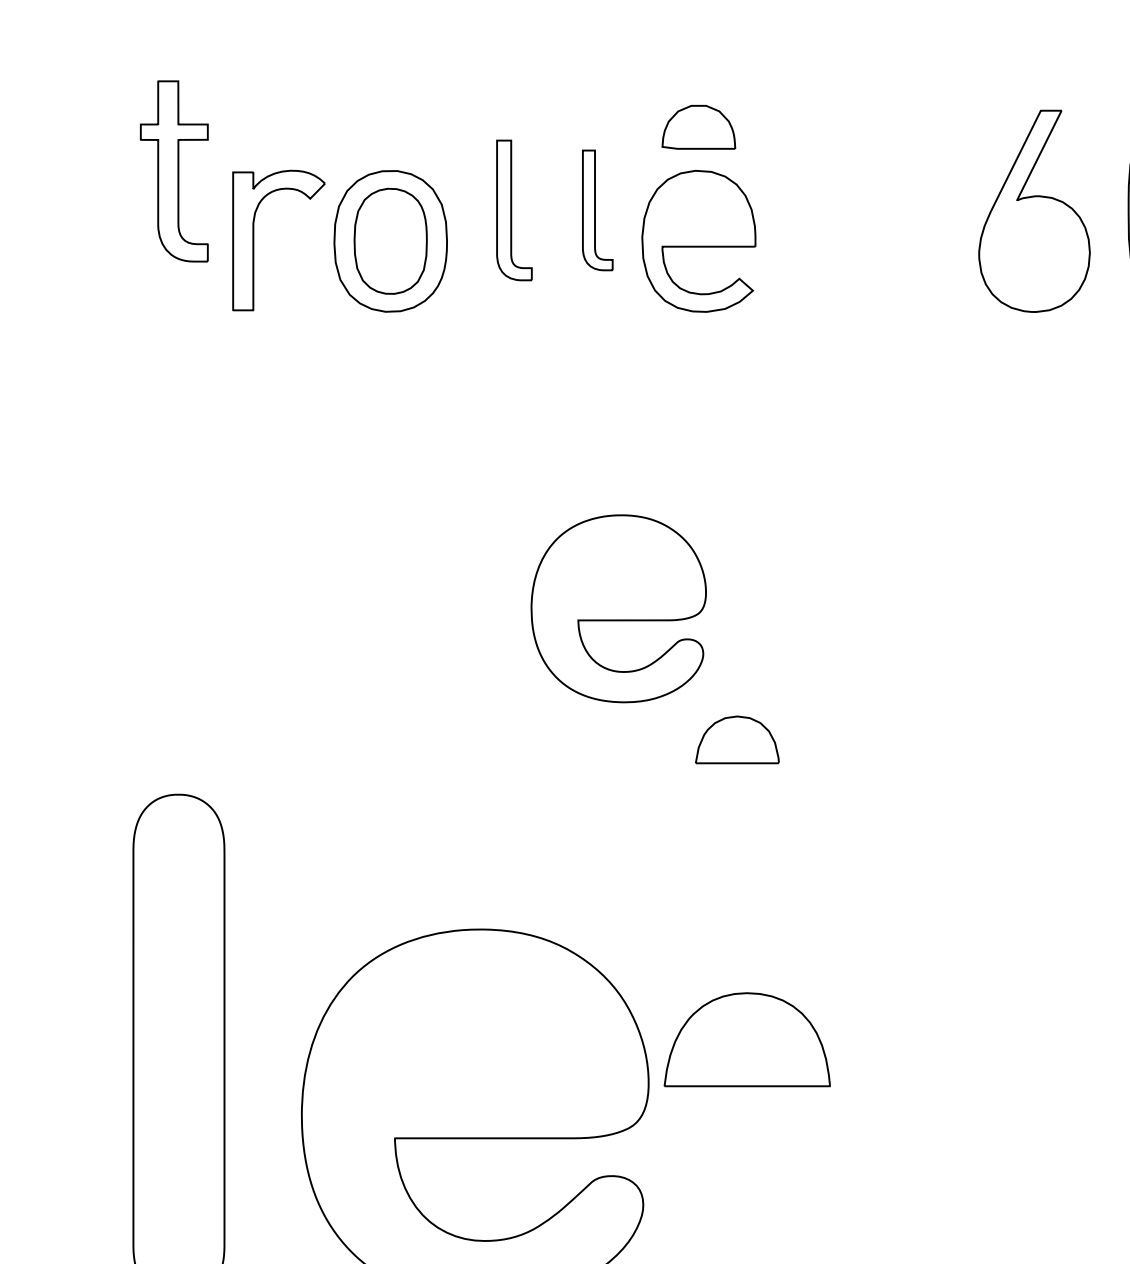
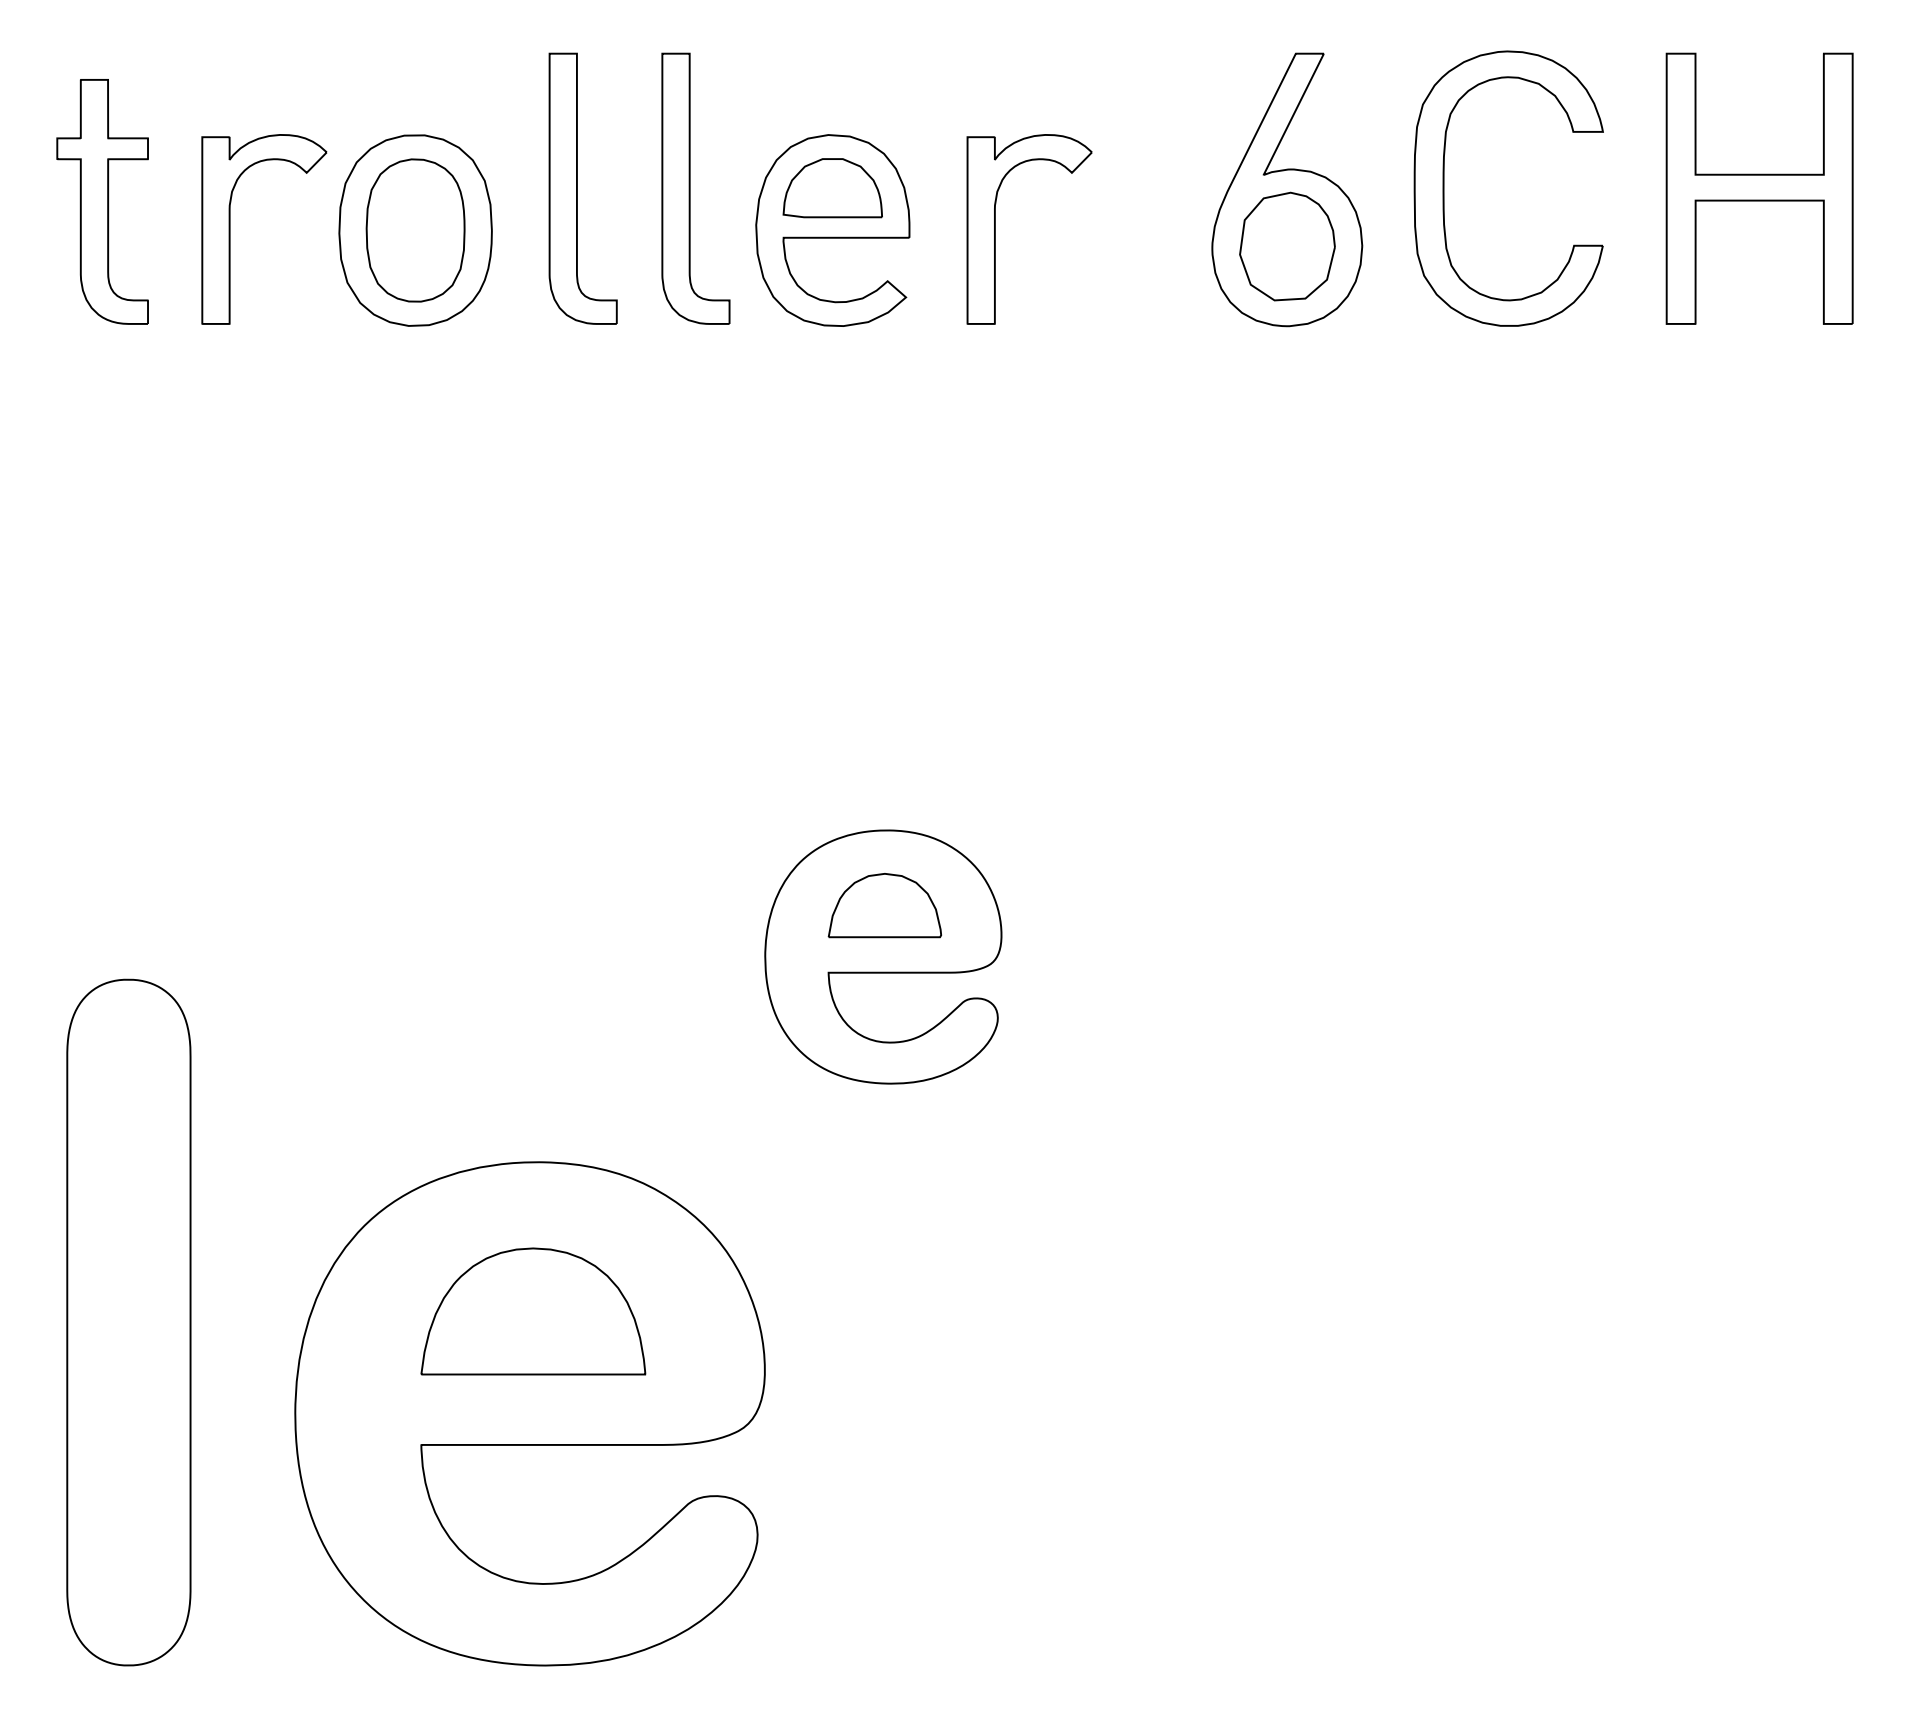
part: (698, 127) -> (832, 188), moved
part: (174, 171) -> (102, 201), moved
part: (513, 210) -> (582, 188), size x1.43
part: (597, 210) -> (695, 188), size x1.67
part: (819, 240) -> (995, 229), added
part: (1034, 253) -> (1287, 246), added
part: (618, 608) -> (883, 956), moved
part: (747, 1039) -> (533, 1311), moved

